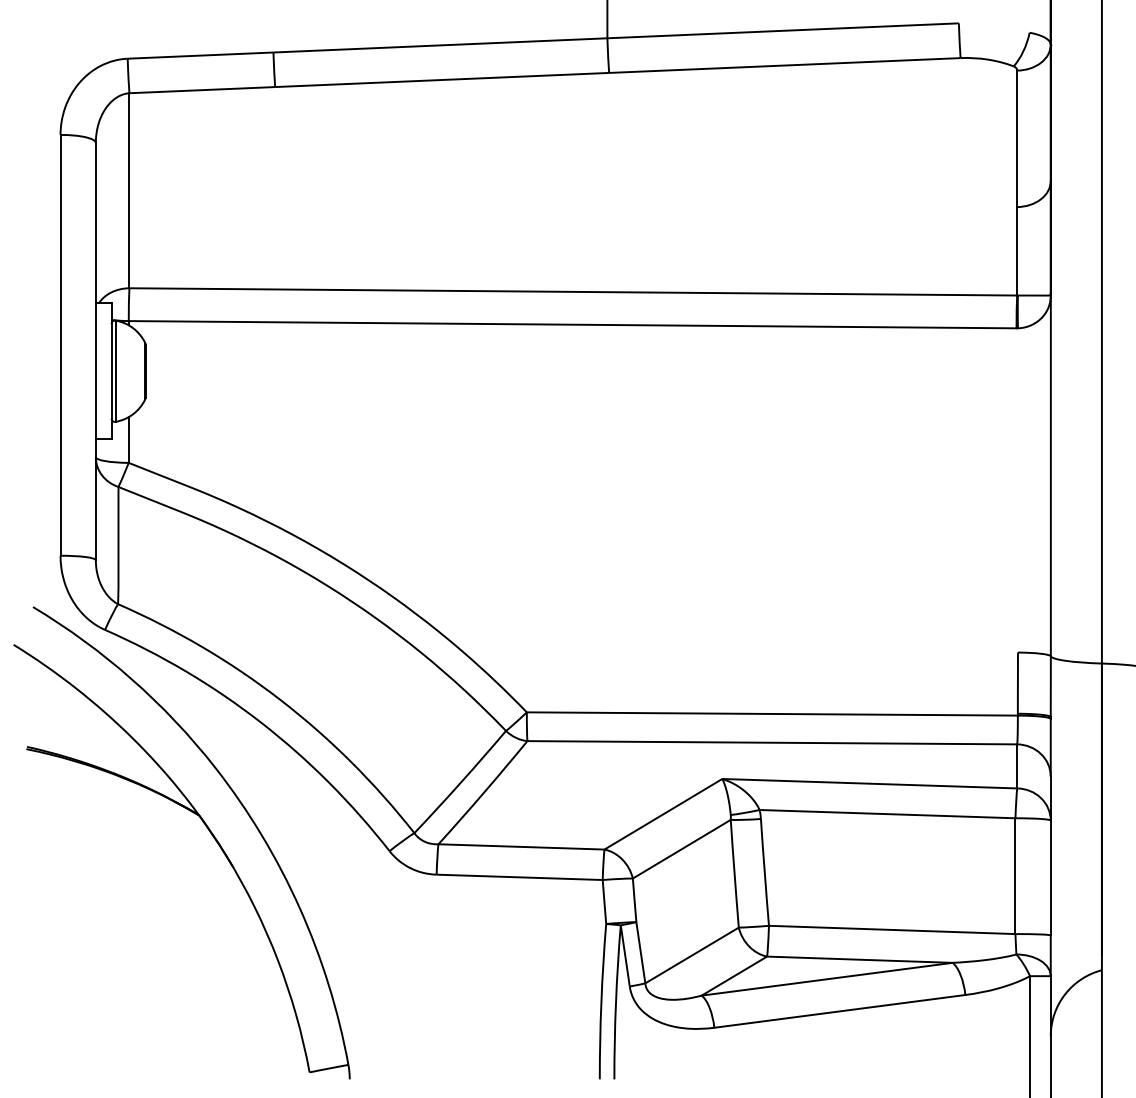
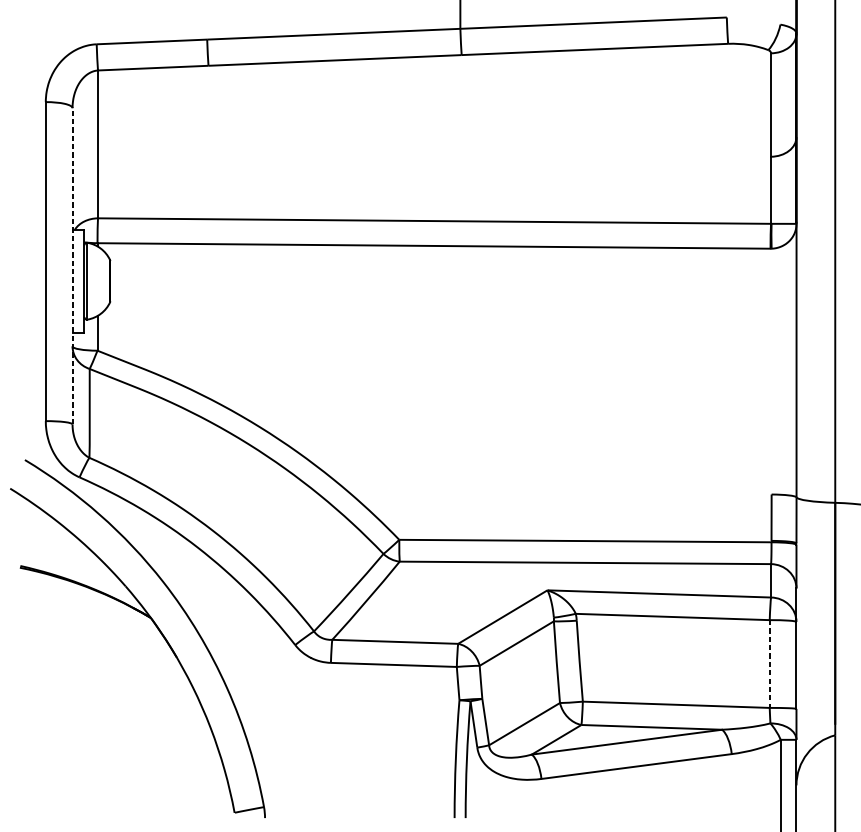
line: (95, 351) -> (72, 266), solid -> dashed
line: (1015, 876) -> (769, 664), solid -> dashed

